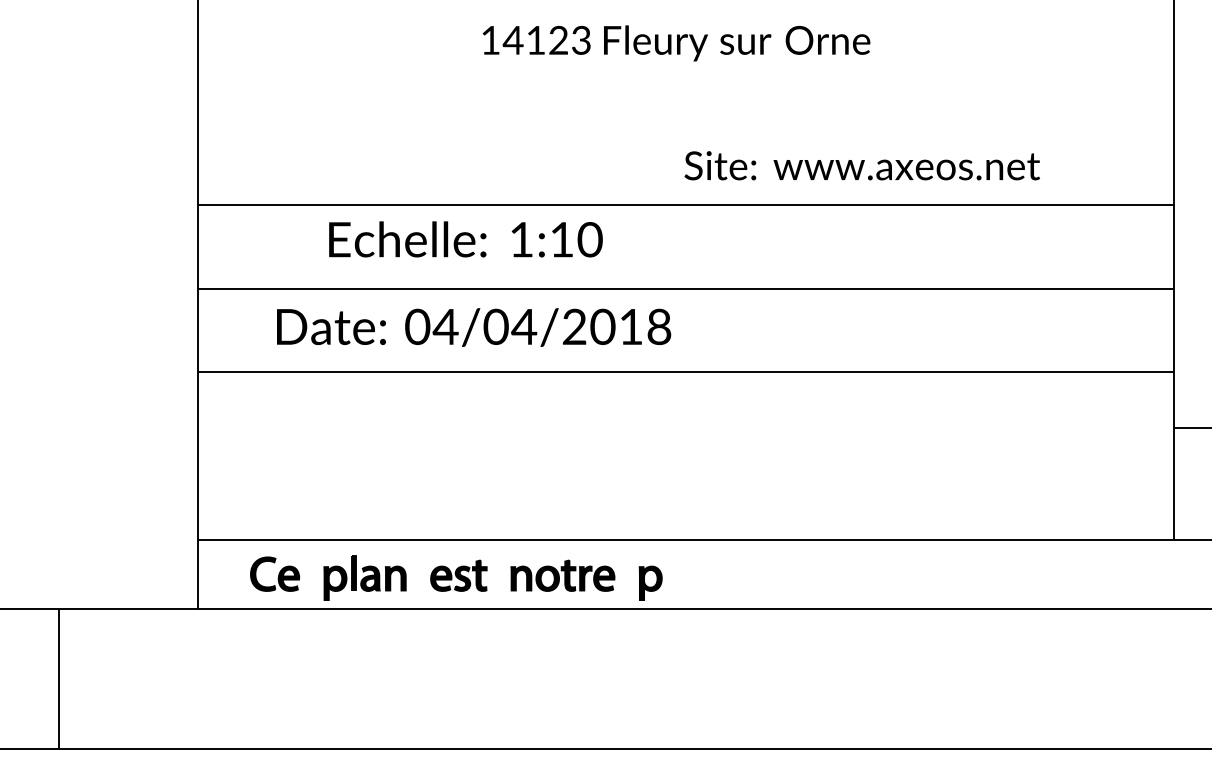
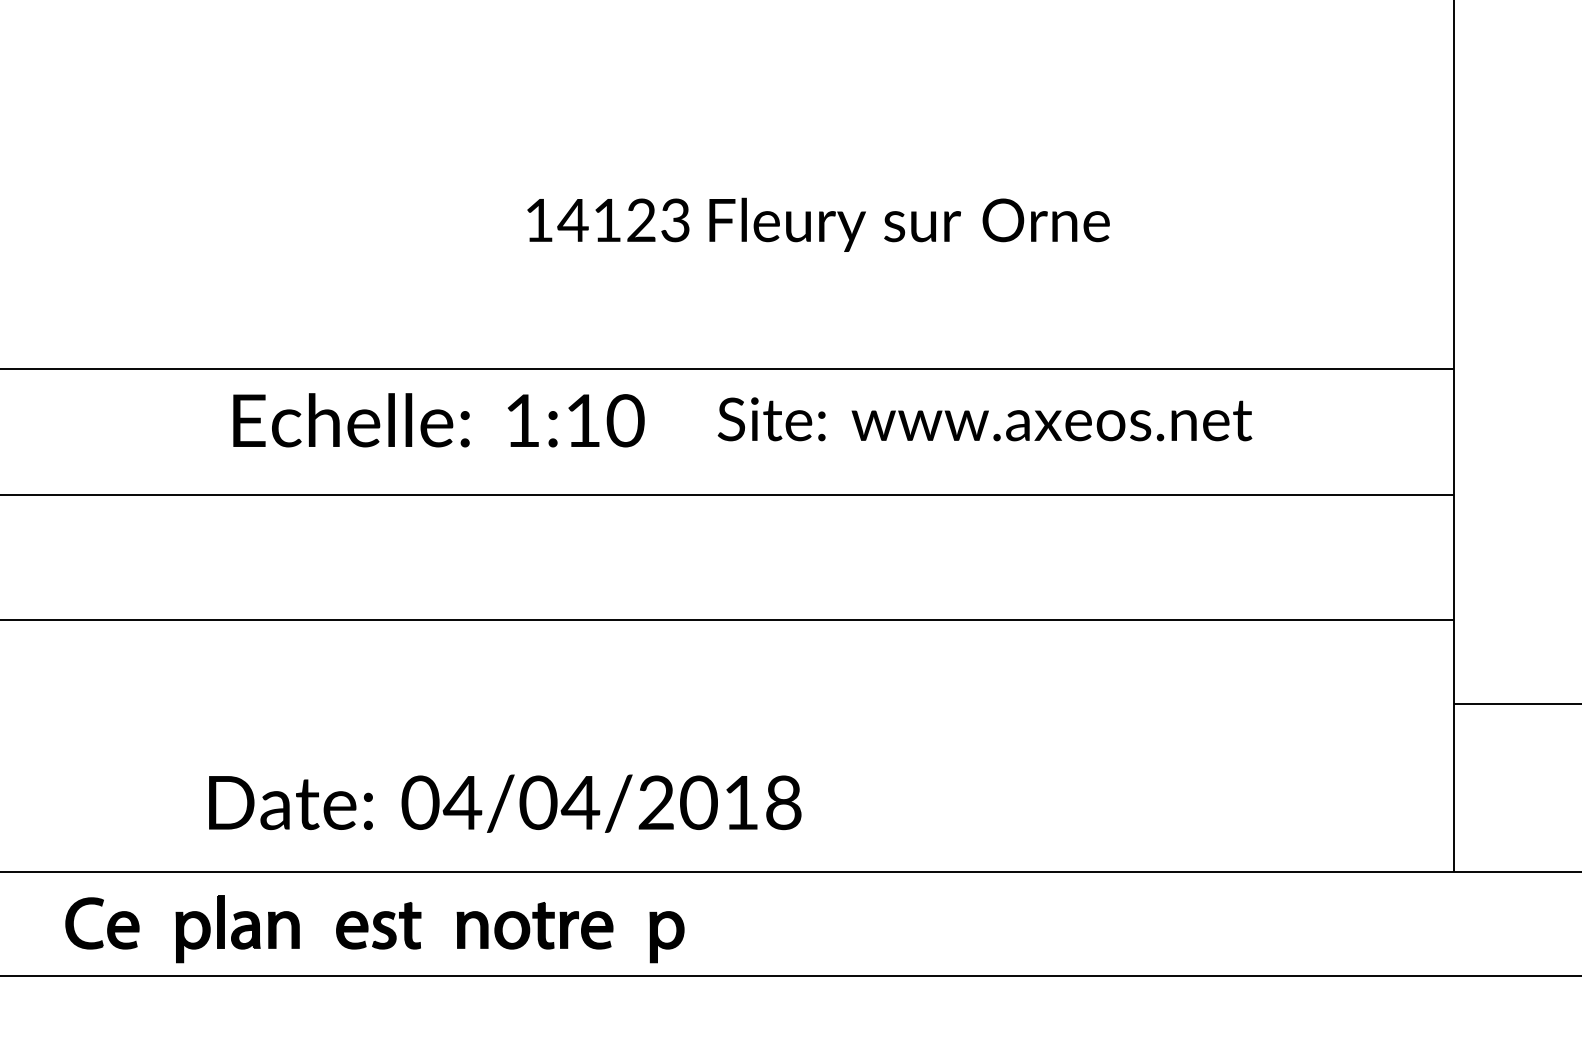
text: (676, 43) -> (818, 225), moved
text: (861, 165) -> (983, 418), moved
text: (465, 239) -> (438, 420), moved
text: (474, 327) -> (505, 803), moved

